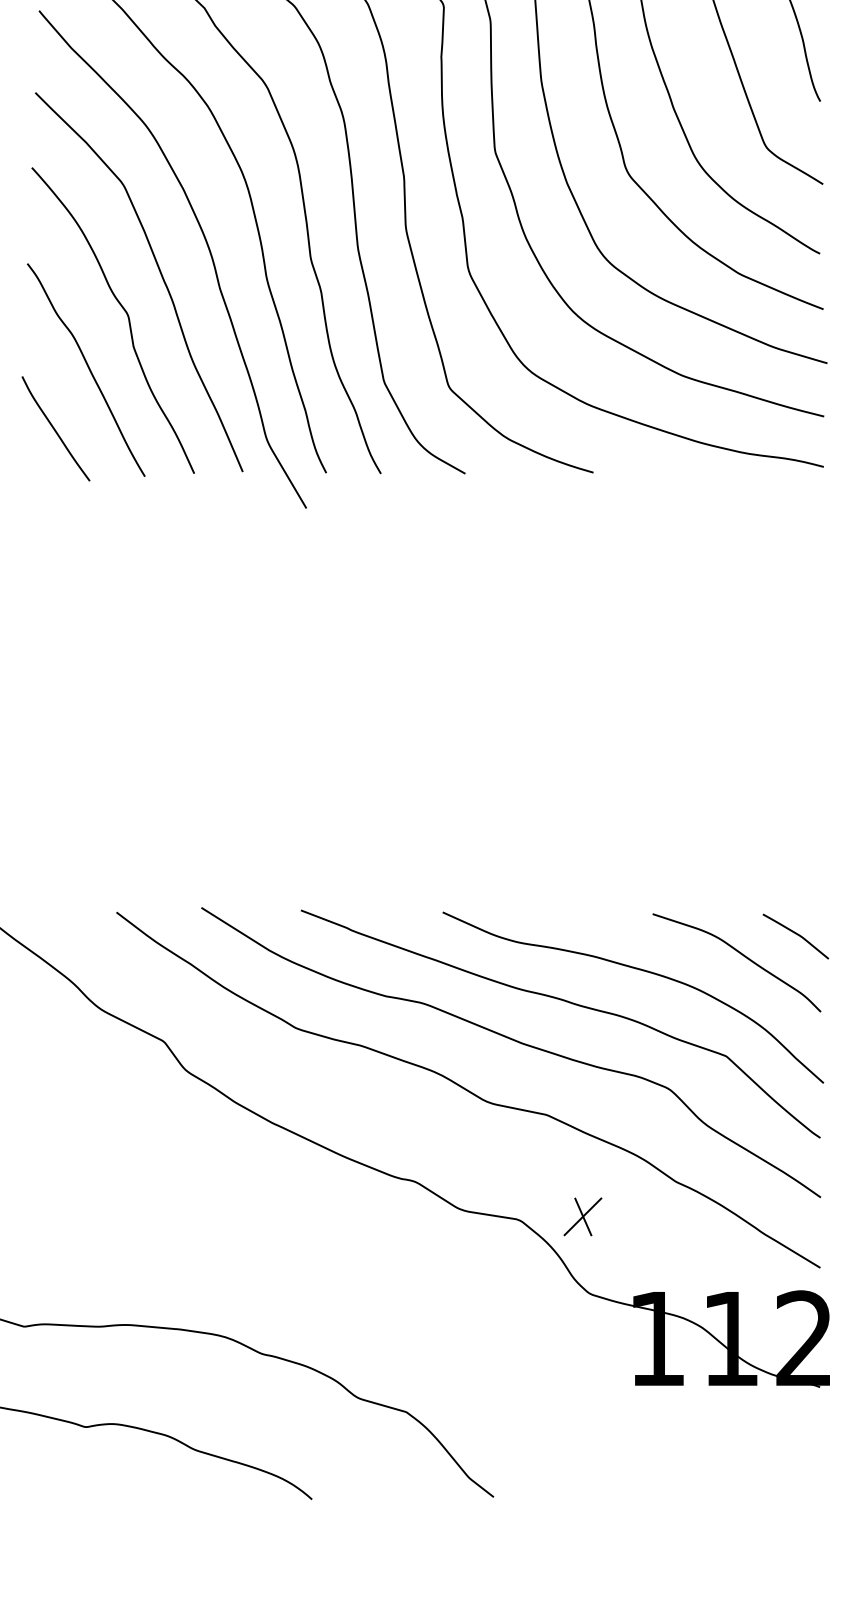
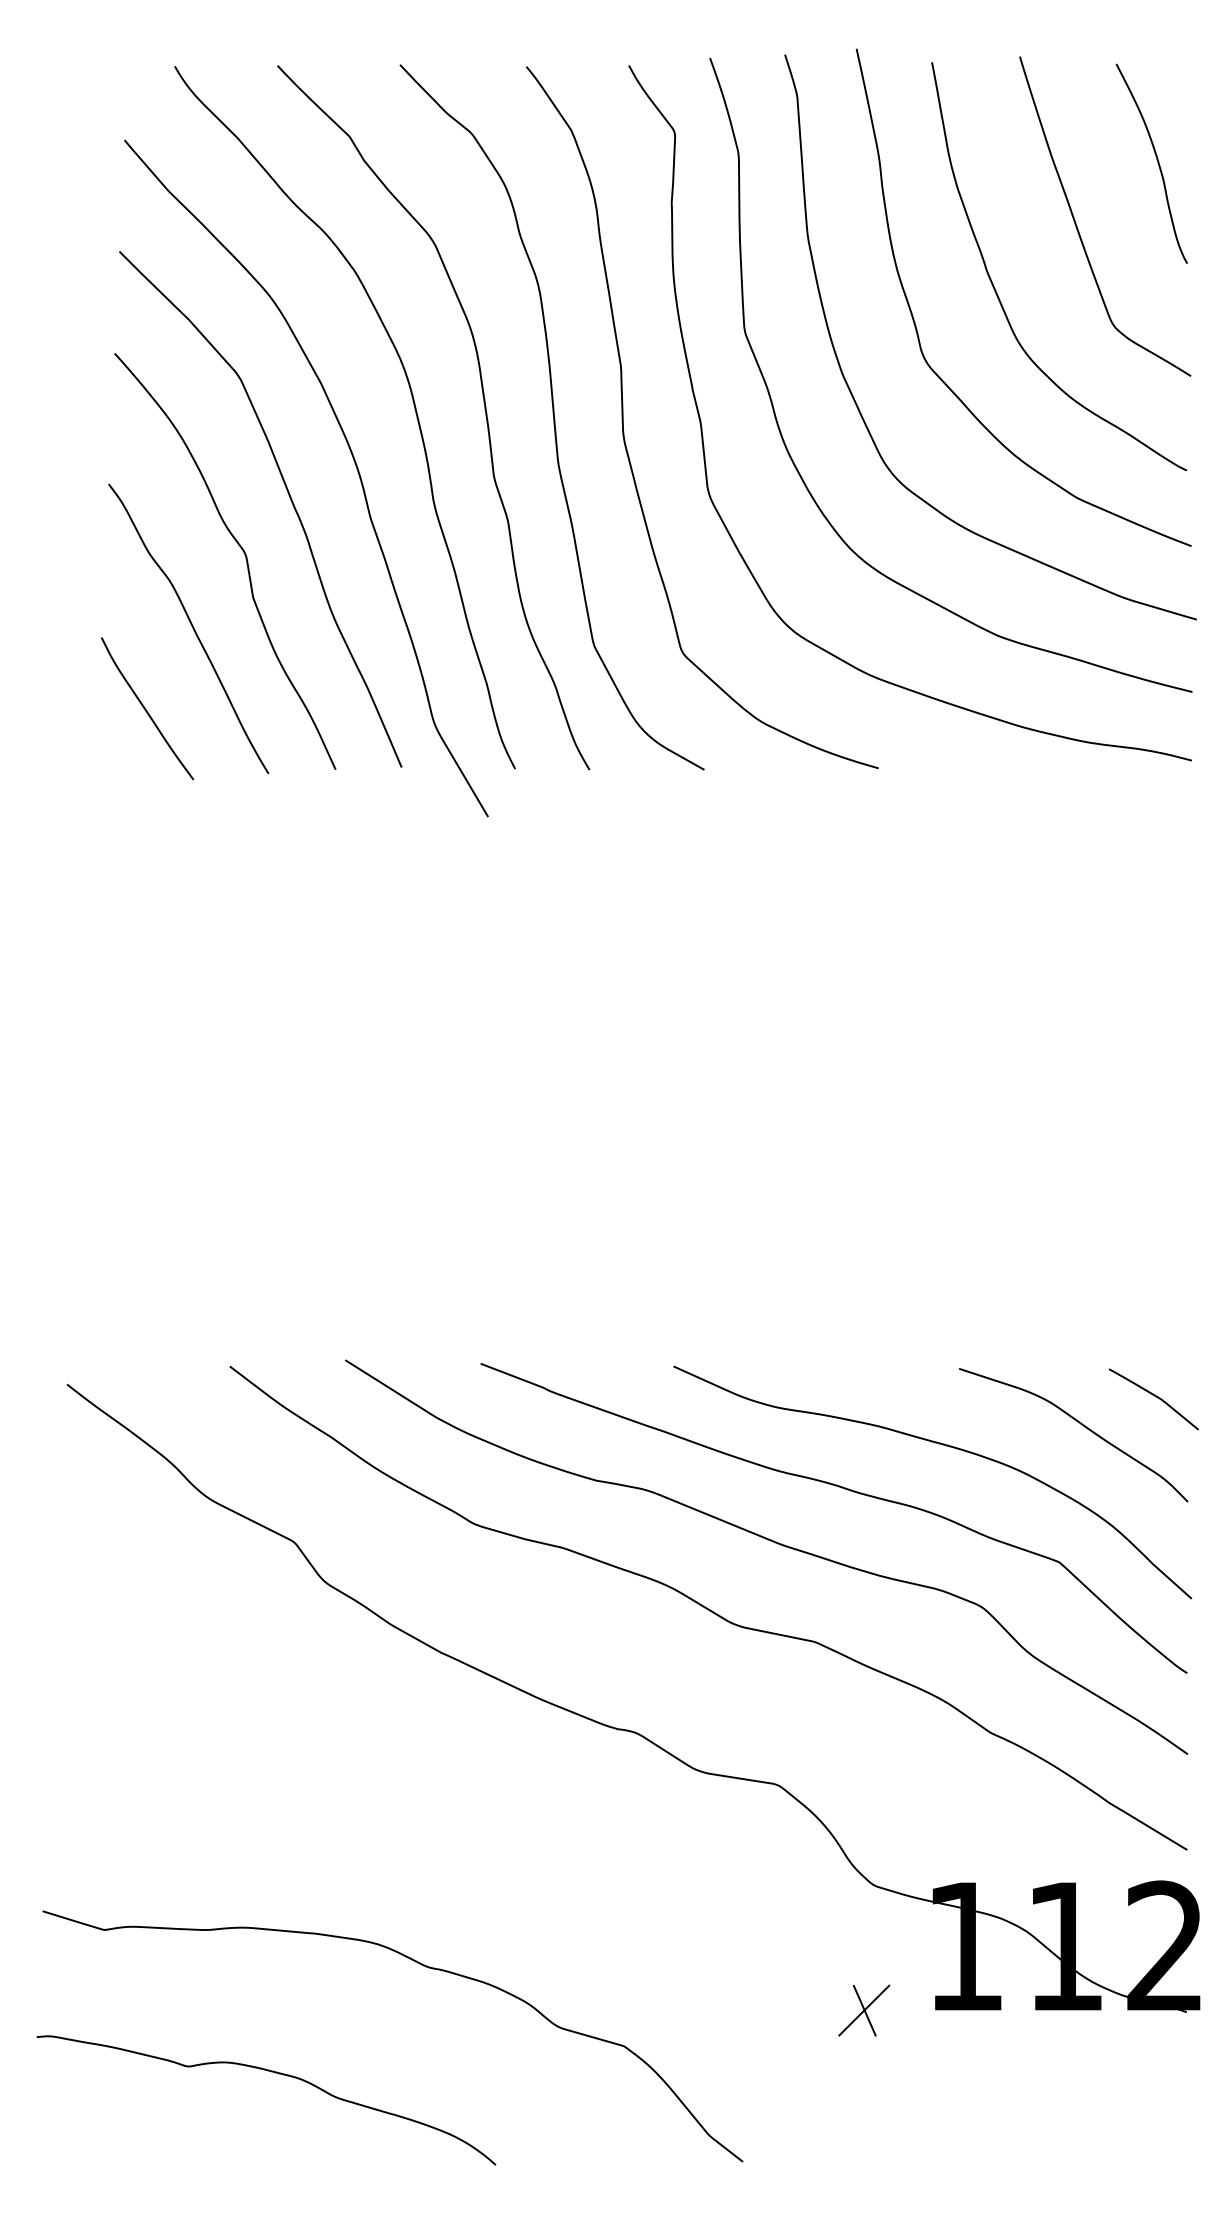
part: (583, 1216) -> (864, 2010), moved

